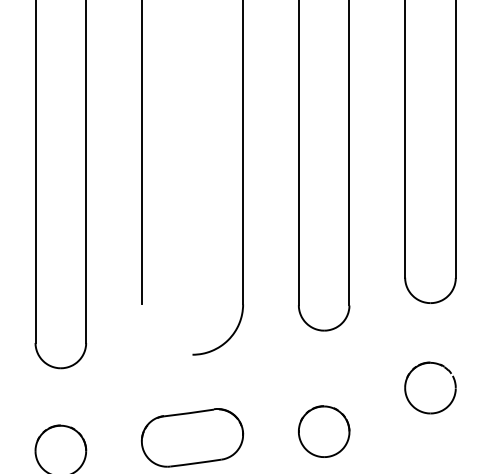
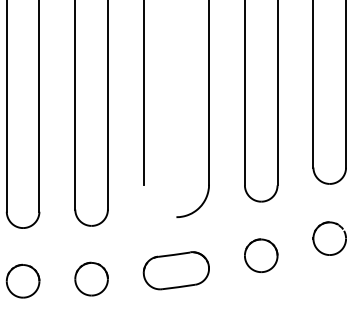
part: (324, 431) -> (261, 255), moved

